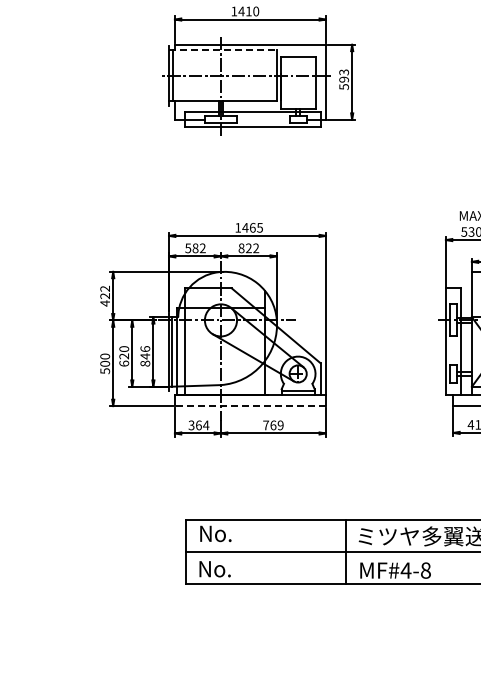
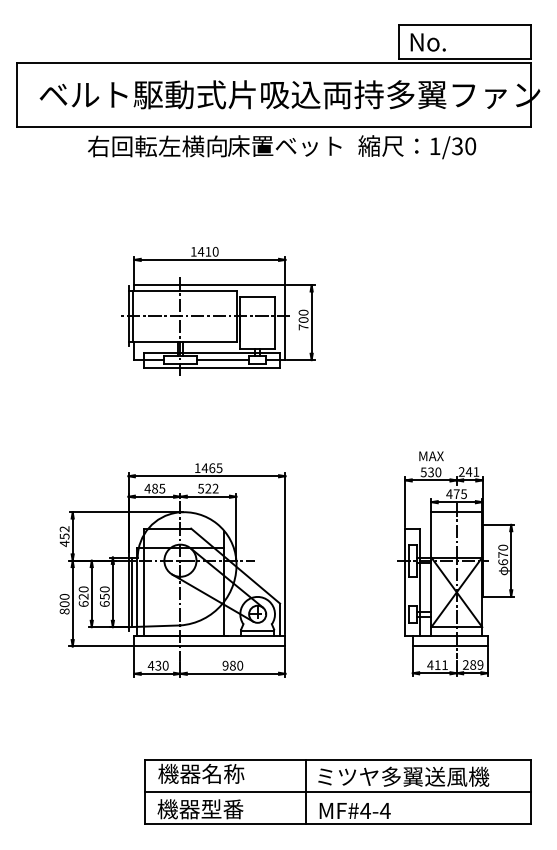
line: (224, 50) -> (183, 290), dashed -> solid
text: (344, 79) -> (303, 319), 593 -> 700
line: (263, 120) -> (222, 360), added
text: (195, 248) -> (154, 488), 582 -> 485
text: (242, 248) -> (201, 488), 822 -> 522
text: (105, 296) -> (64, 536), 422 -> 452
text: (145, 356) -> (104, 596), 846 -> 650
text: (105, 371) -> (64, 611), 500 -> 800
line: (250, 406) -> (209, 646), dashed -> solid
text: (198, 425) -> (157, 665), 364 -> 430
text: (273, 425) -> (232, 665), 769 -> 980
text: (242, 533) -> (201, 773), No. -> 機器名称
text: (241, 569) -> (200, 809), No. -> 機器型番
text: (425, 570) -> (384, 810), MF#4-8 -> MF#4-4

